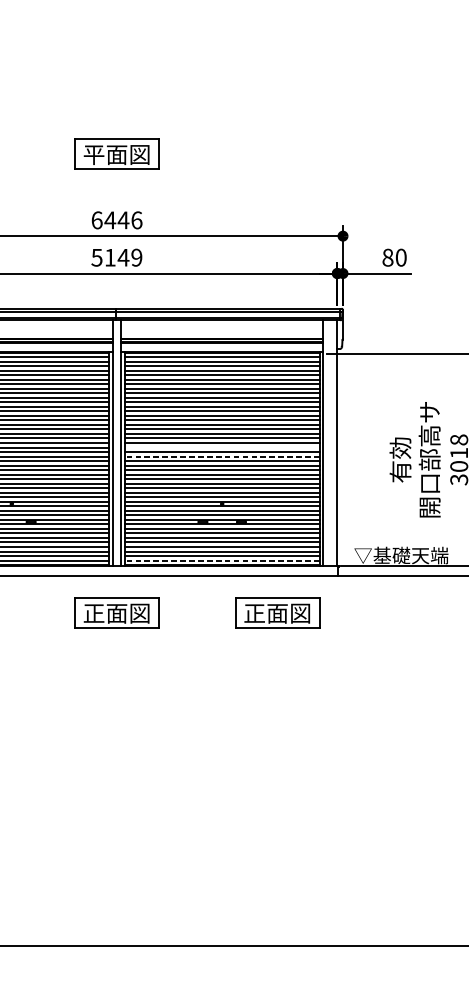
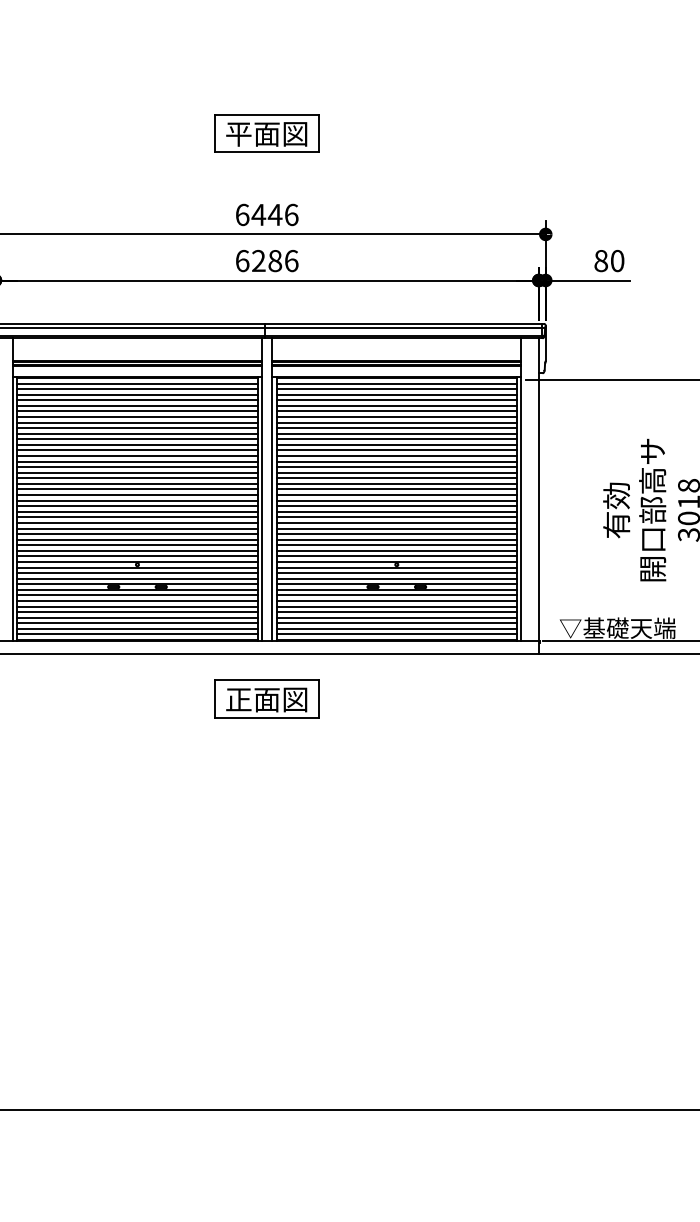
text: (116, 257) -> (266, 260), 5149 -> 6286
line: (221, 447) -> (396, 495), added
line: (221, 456) -> (396, 506), dashed -> solid
line: (221, 560) -> (396, 634), dashed -> solid
part: (277, 612) -> (464, 698), removed

